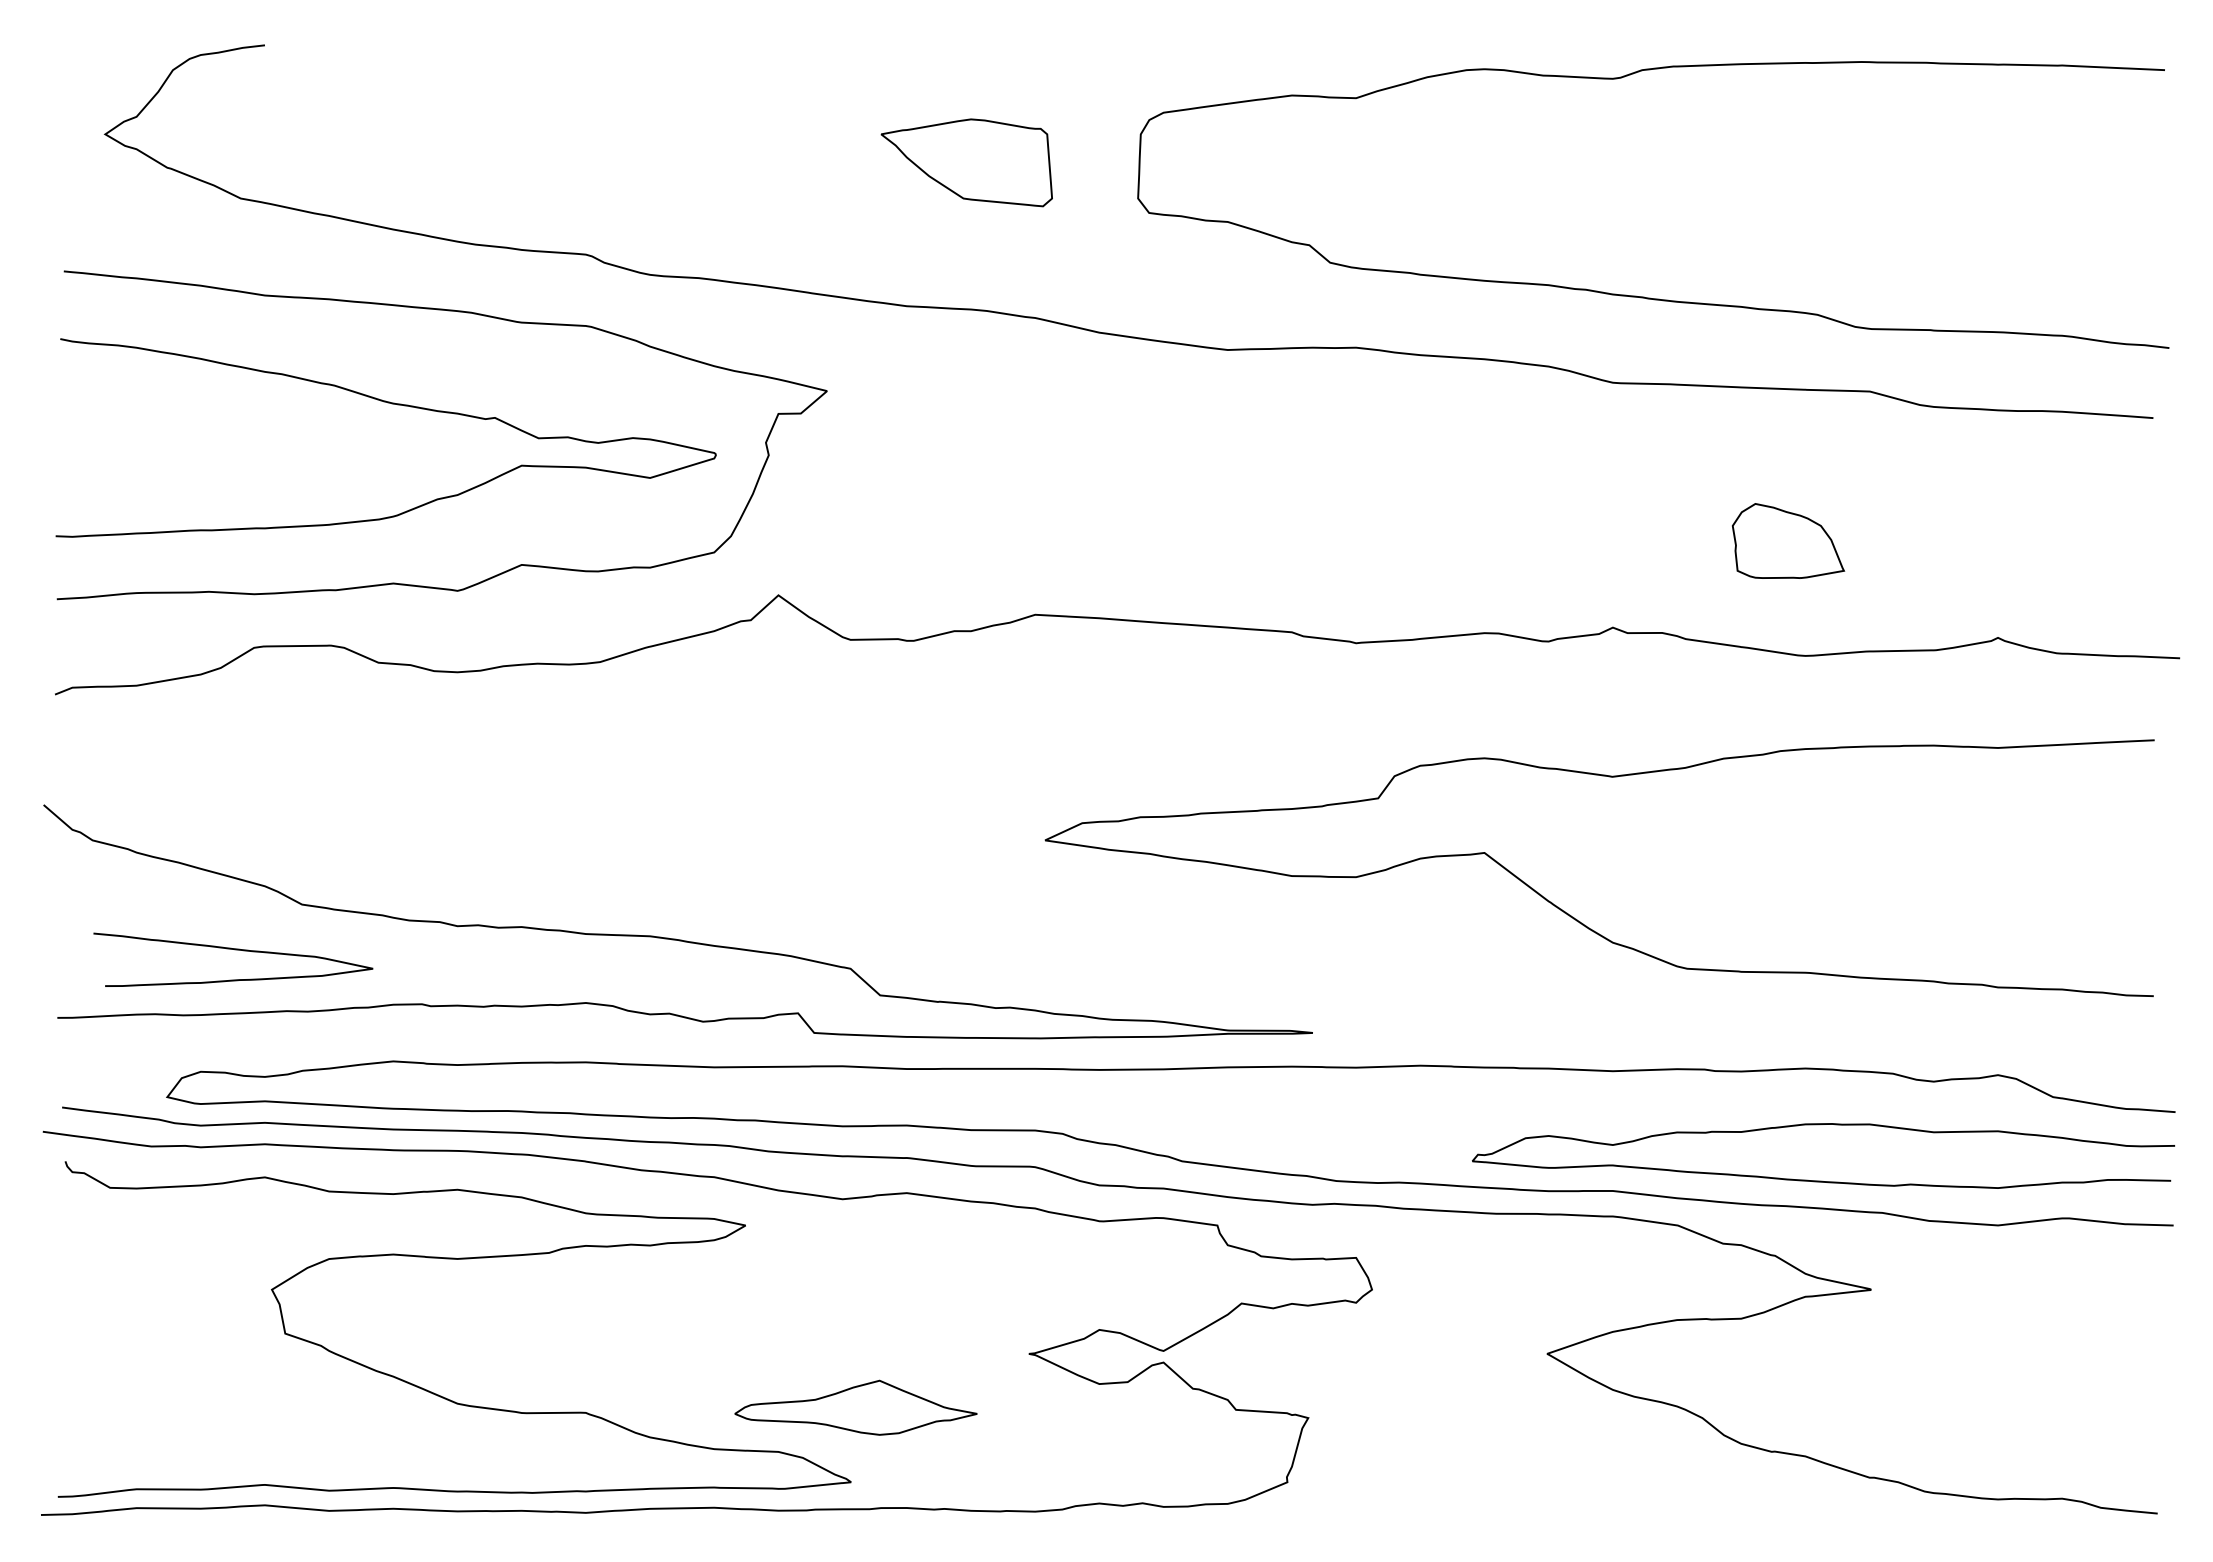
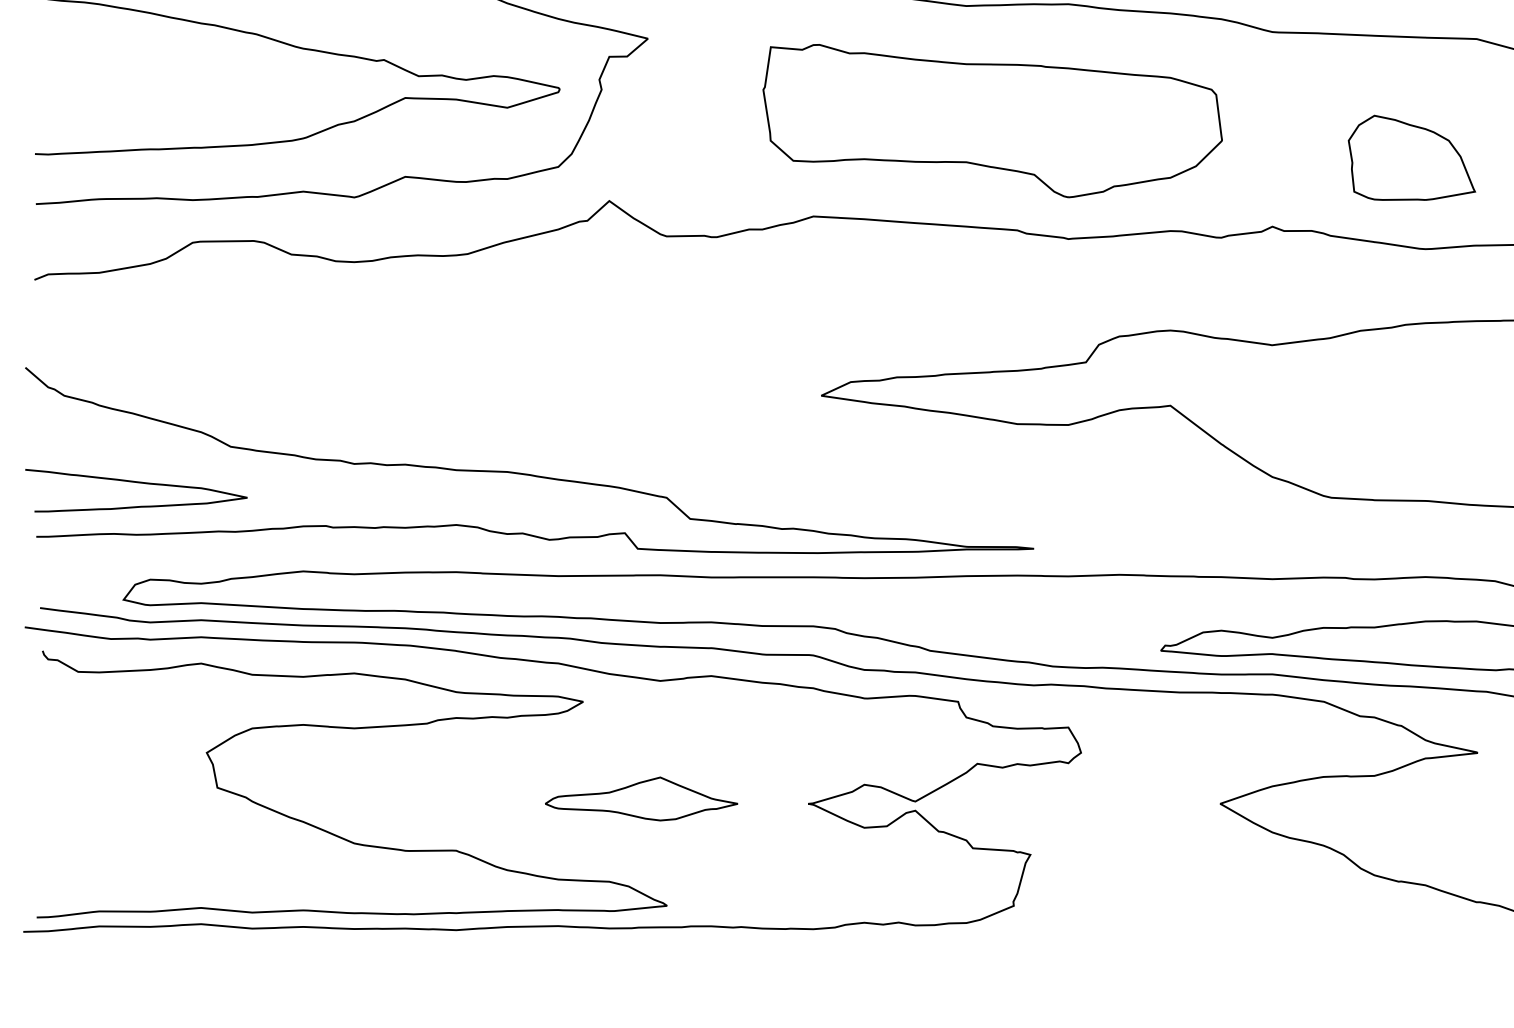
part: (1260, 494) -> (992, 120), added
part: (1788, 540) -> (1412, 157), size x1.43
curve: (234, 950) -> (137, 483), moved
part: (855, 1407) -> (641, 798), moved

